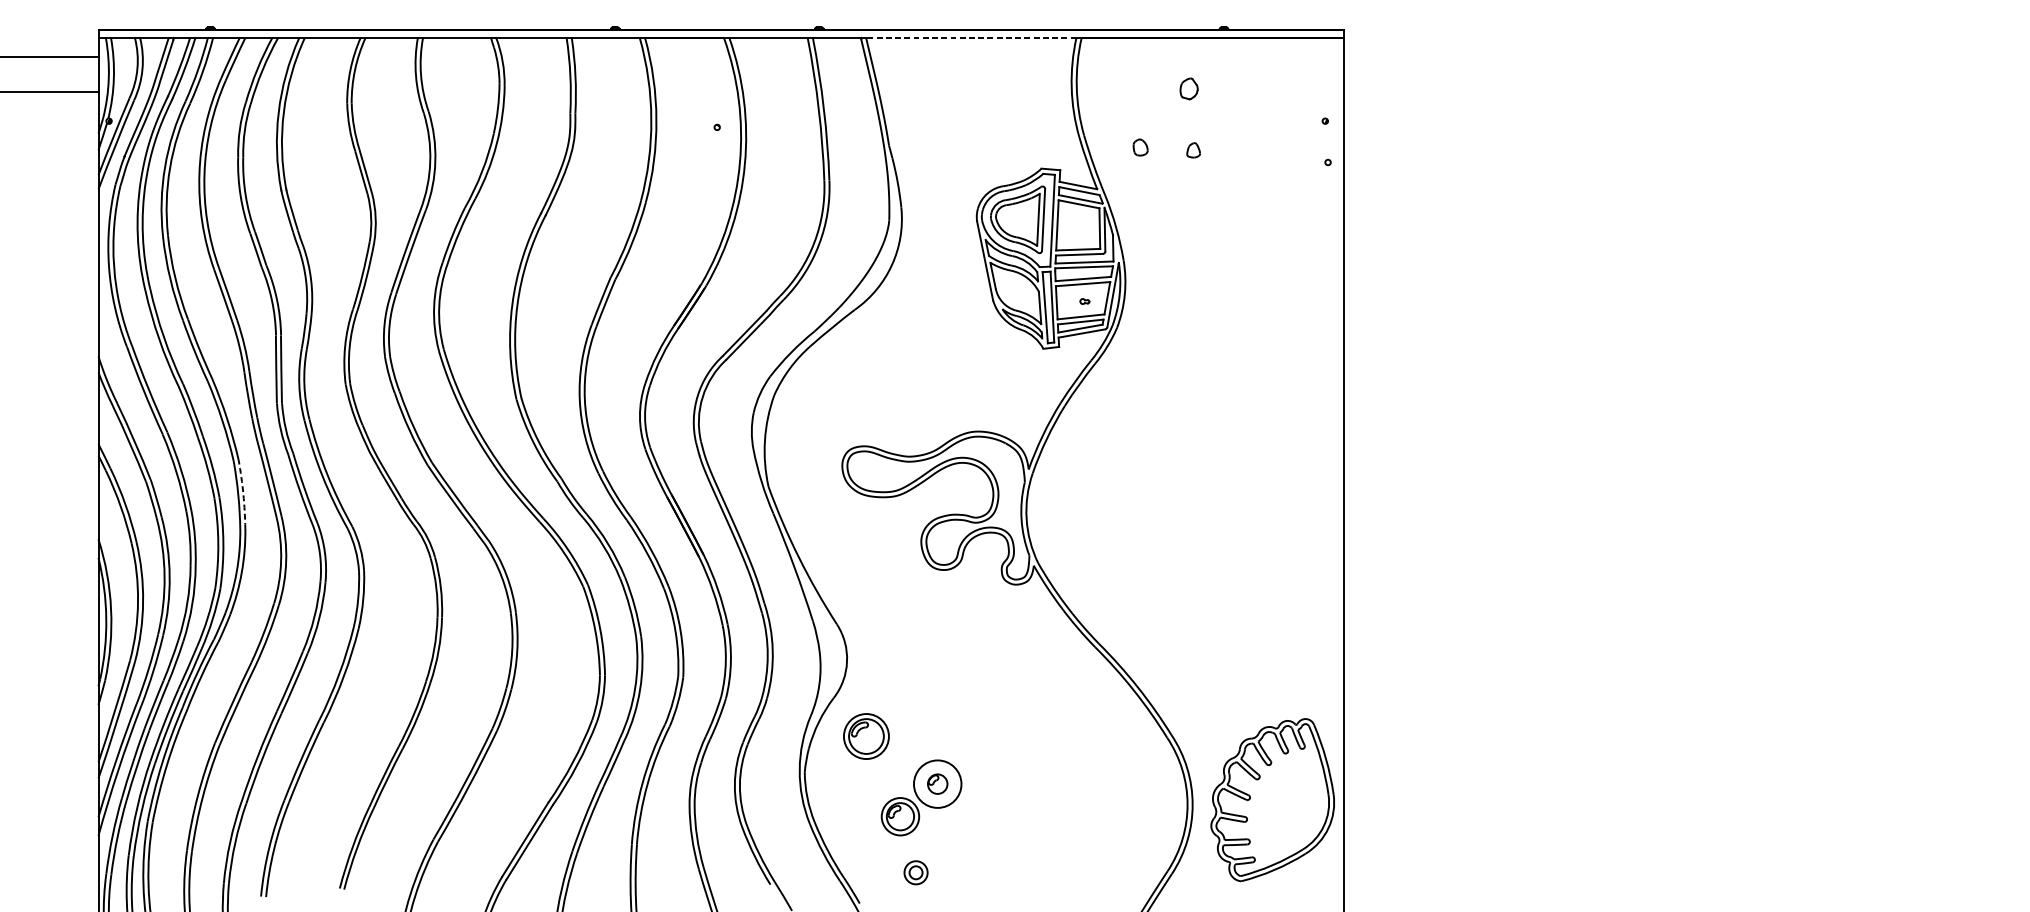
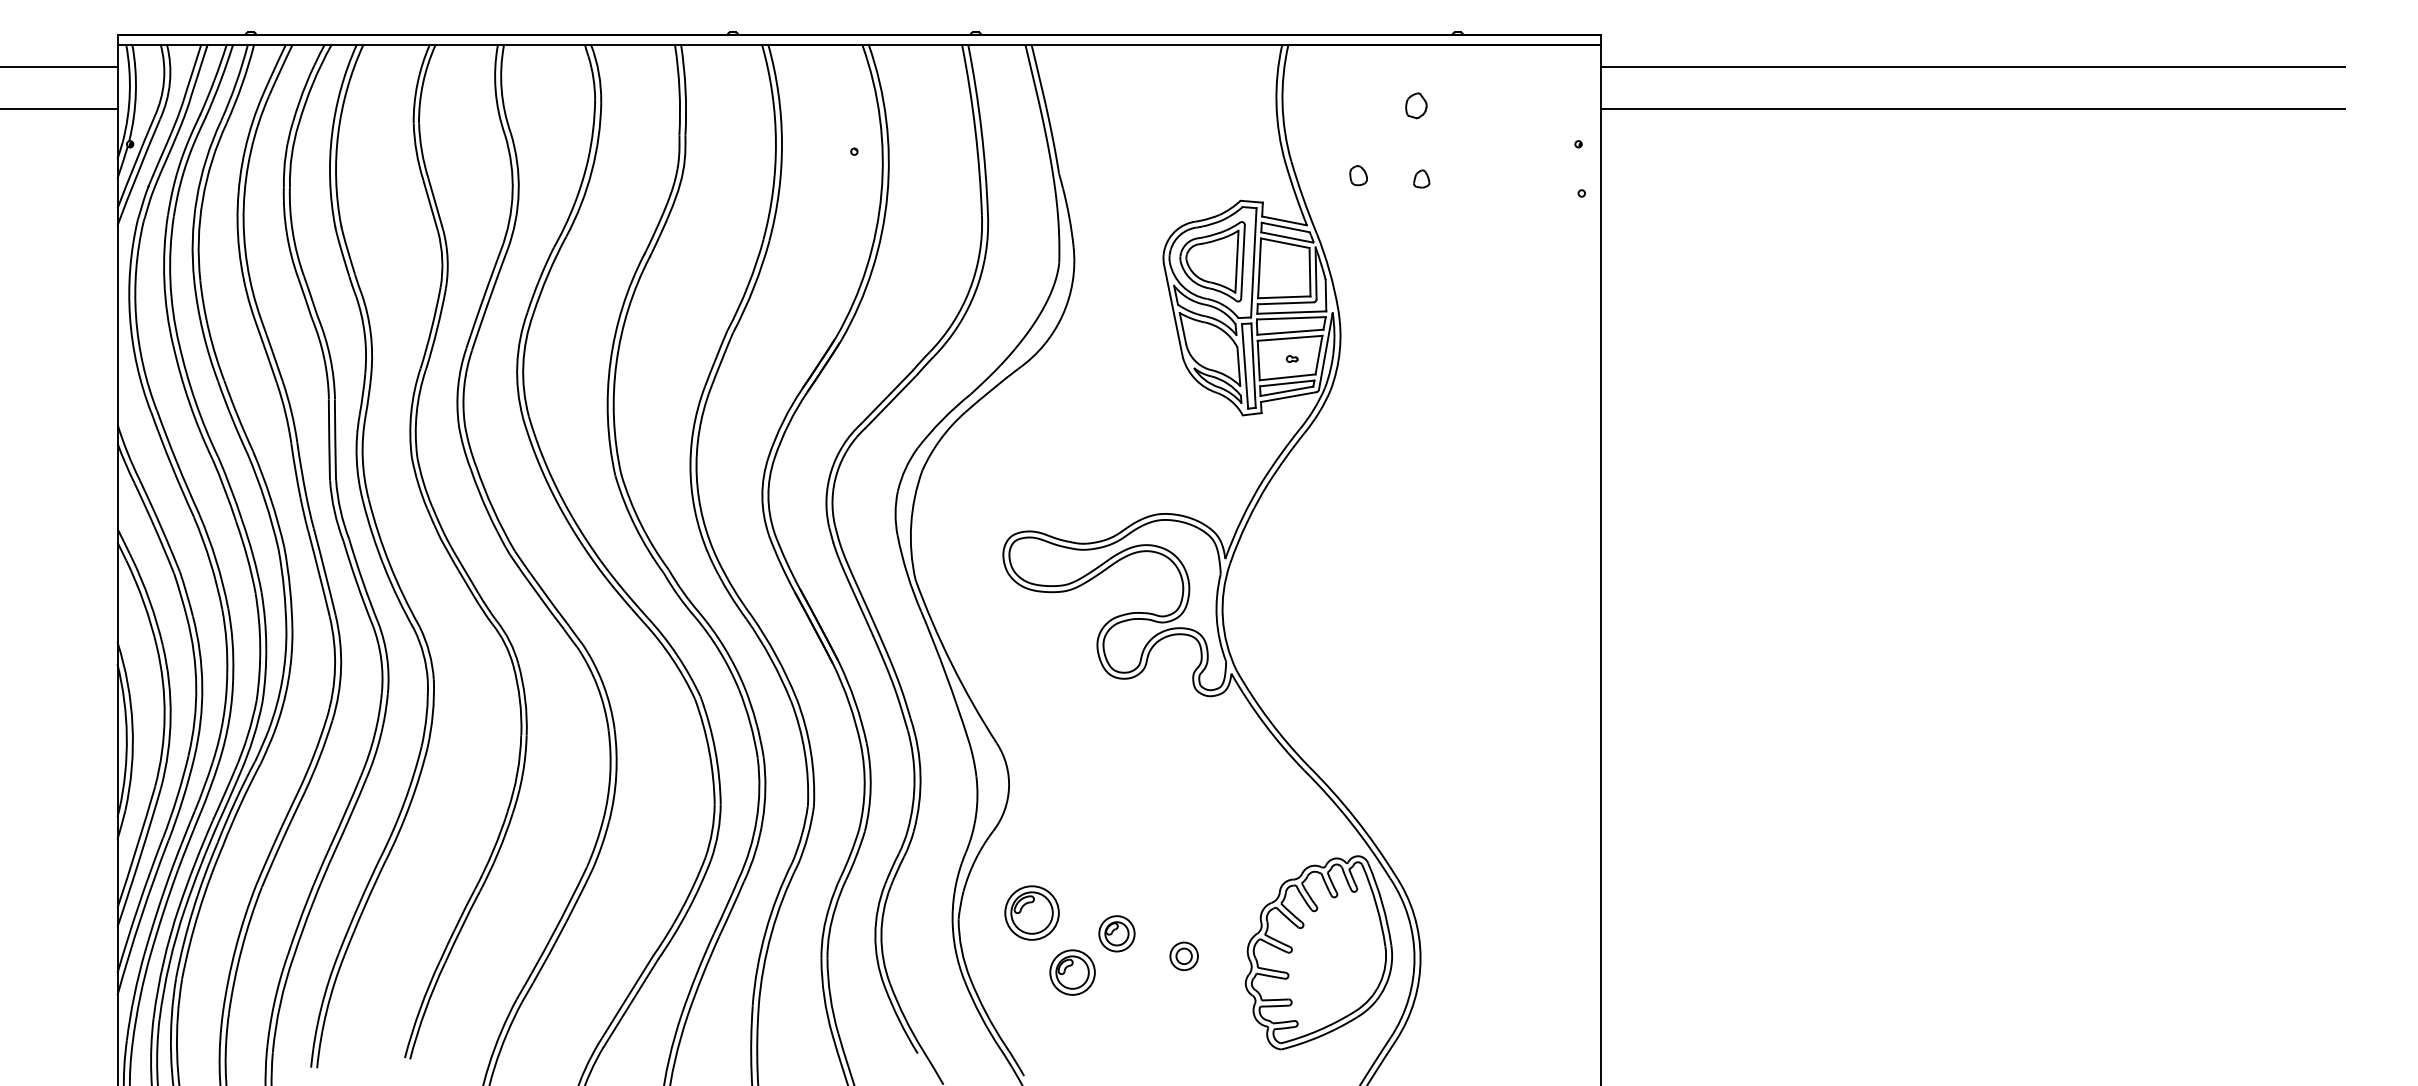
line: (970, 38) -> (1156, 45), dashed -> solid
line: (1656, 56) -> (1973, 67), added
line: (1656, 91) -> (1973, 109), added
arc: (243, 494) -> (290, 588), dashed -> solid
part: (865, 736) -> (1031, 912), moved
circle: (937, 783) -> (1116, 933), size x0.62
part: (1272, 799) -> (1318, 952), moved
part: (915, 872) -> (1183, 955), moved

